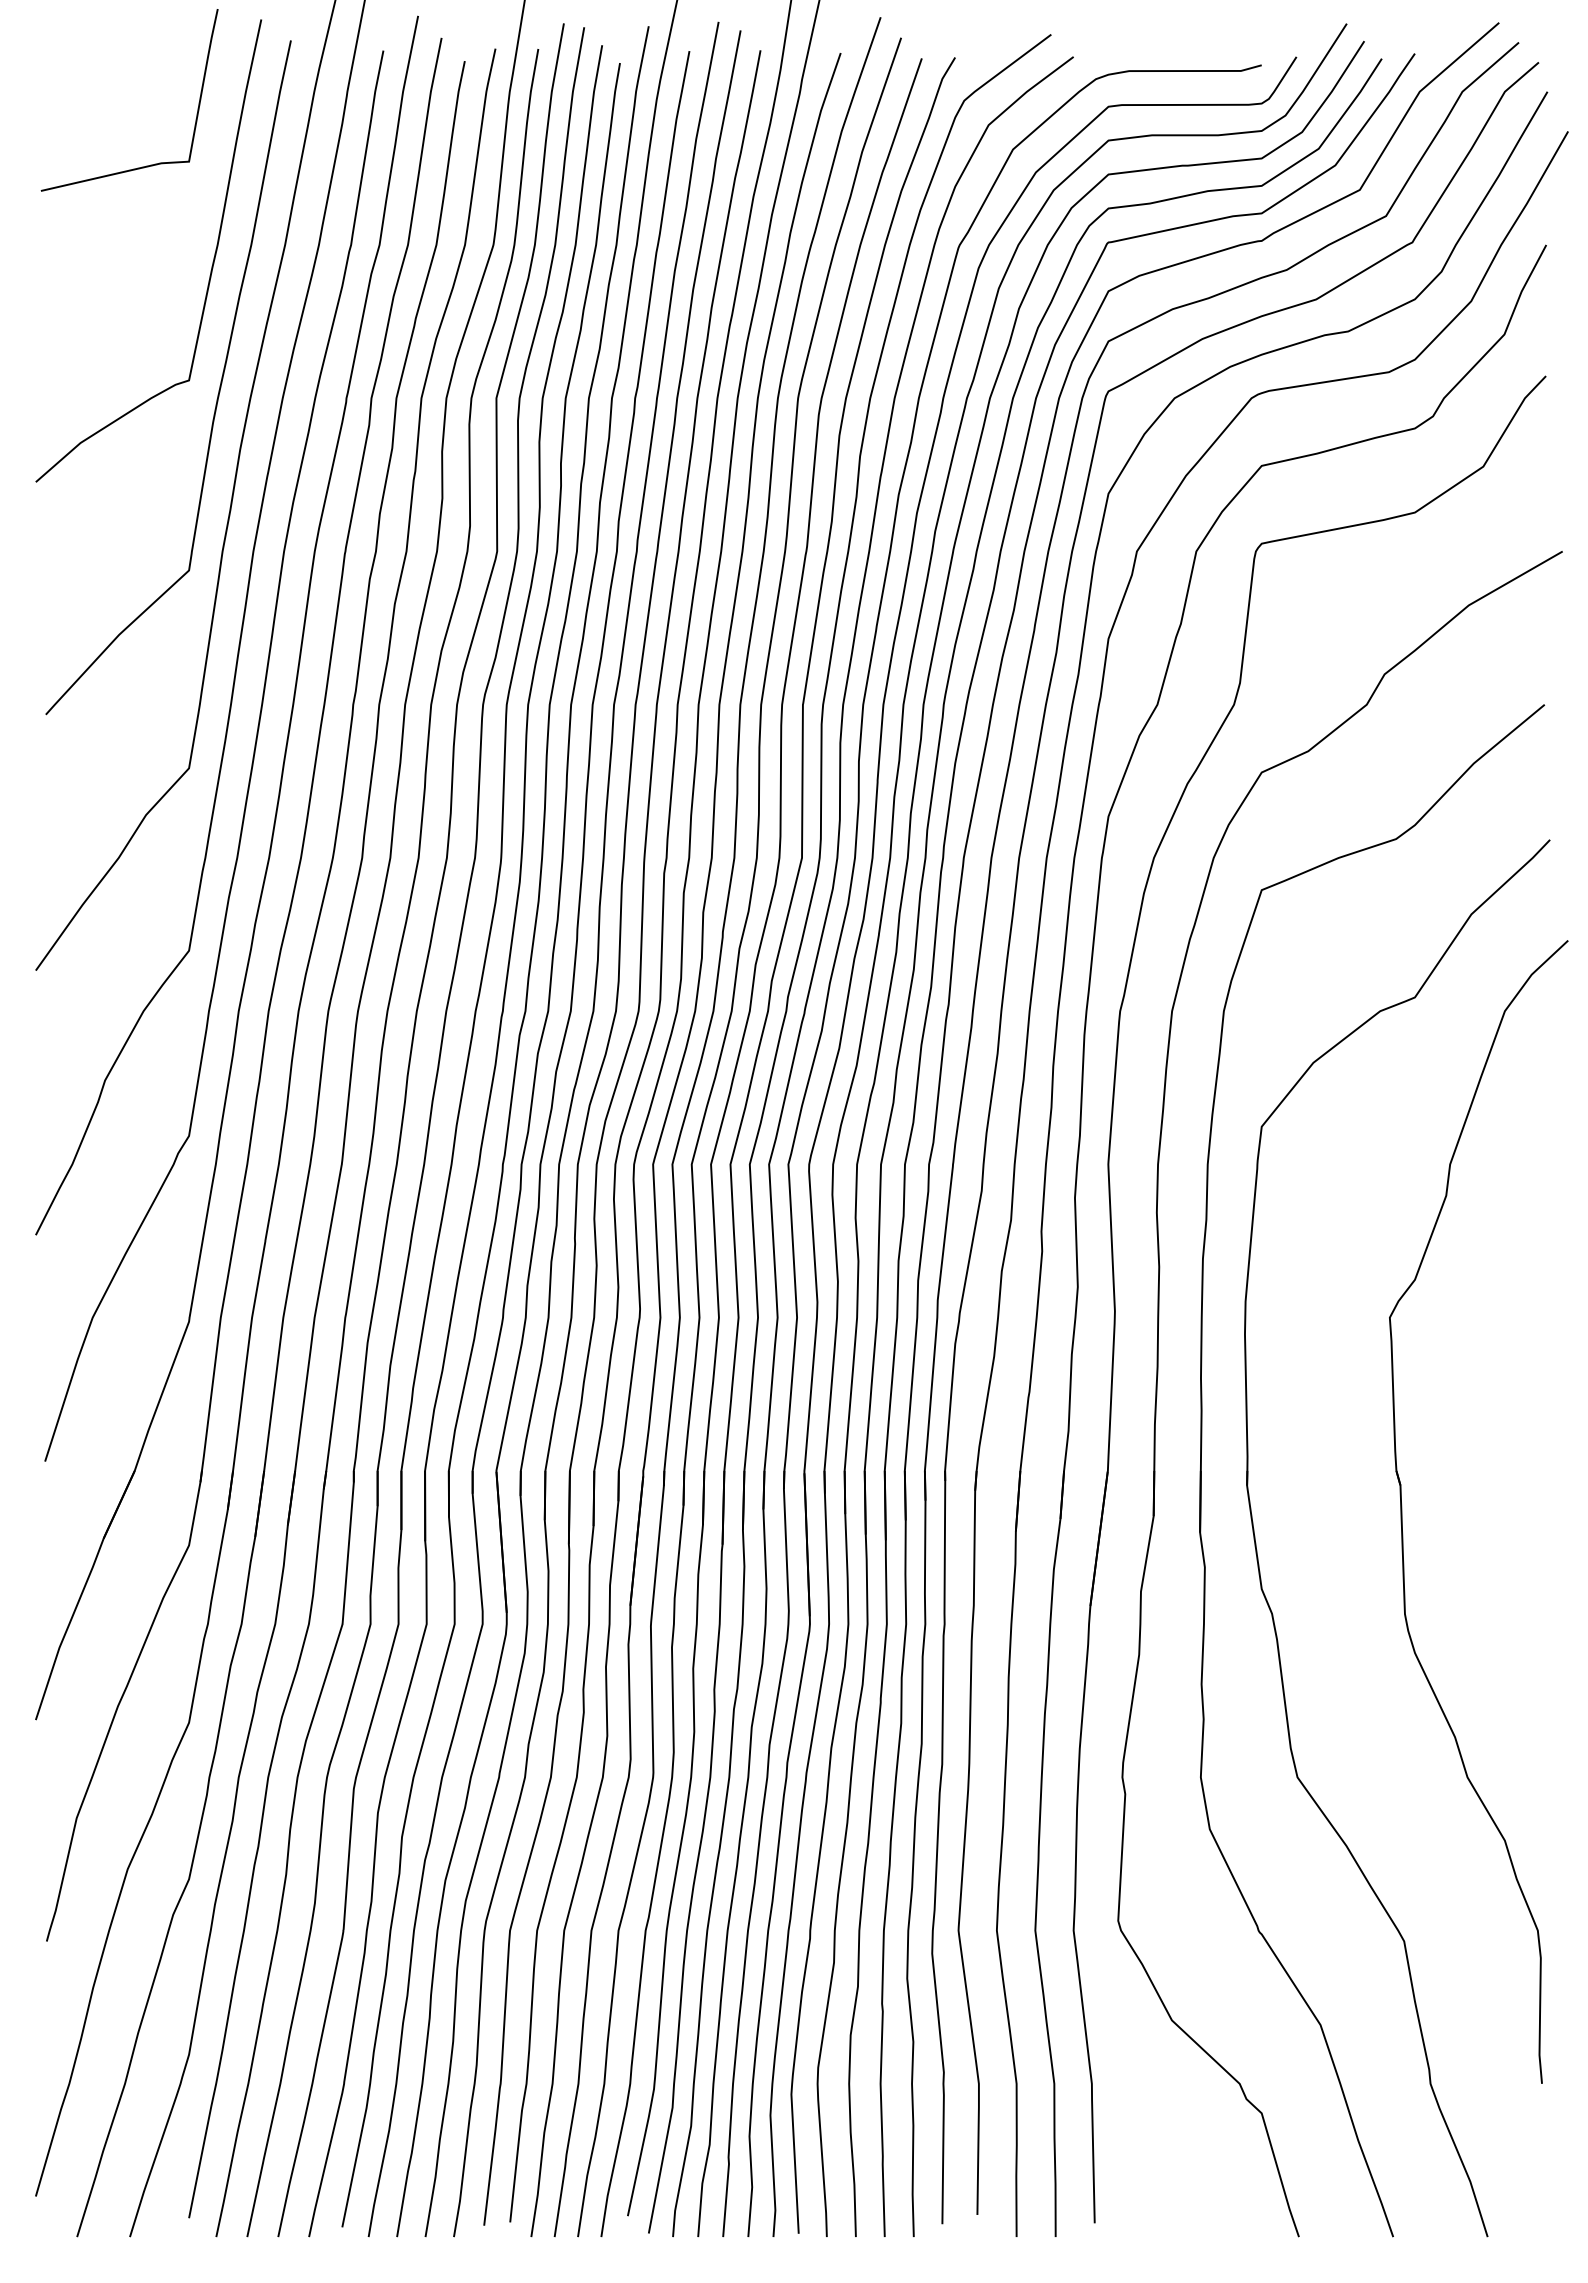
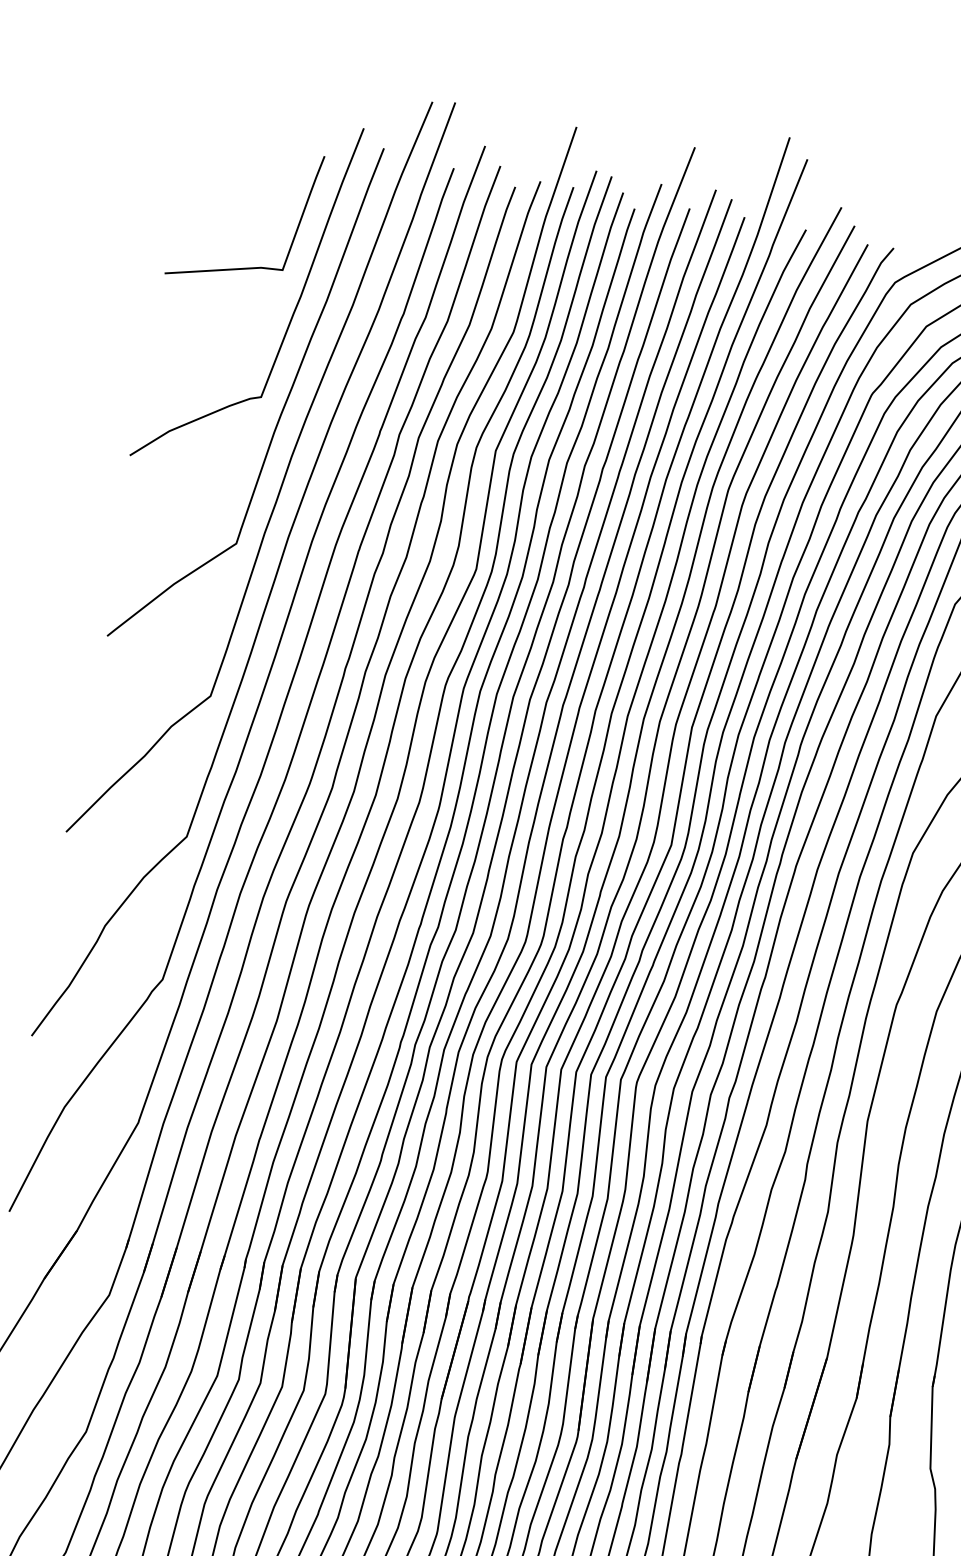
curve: (146, 165) -> (249, 267), moved

